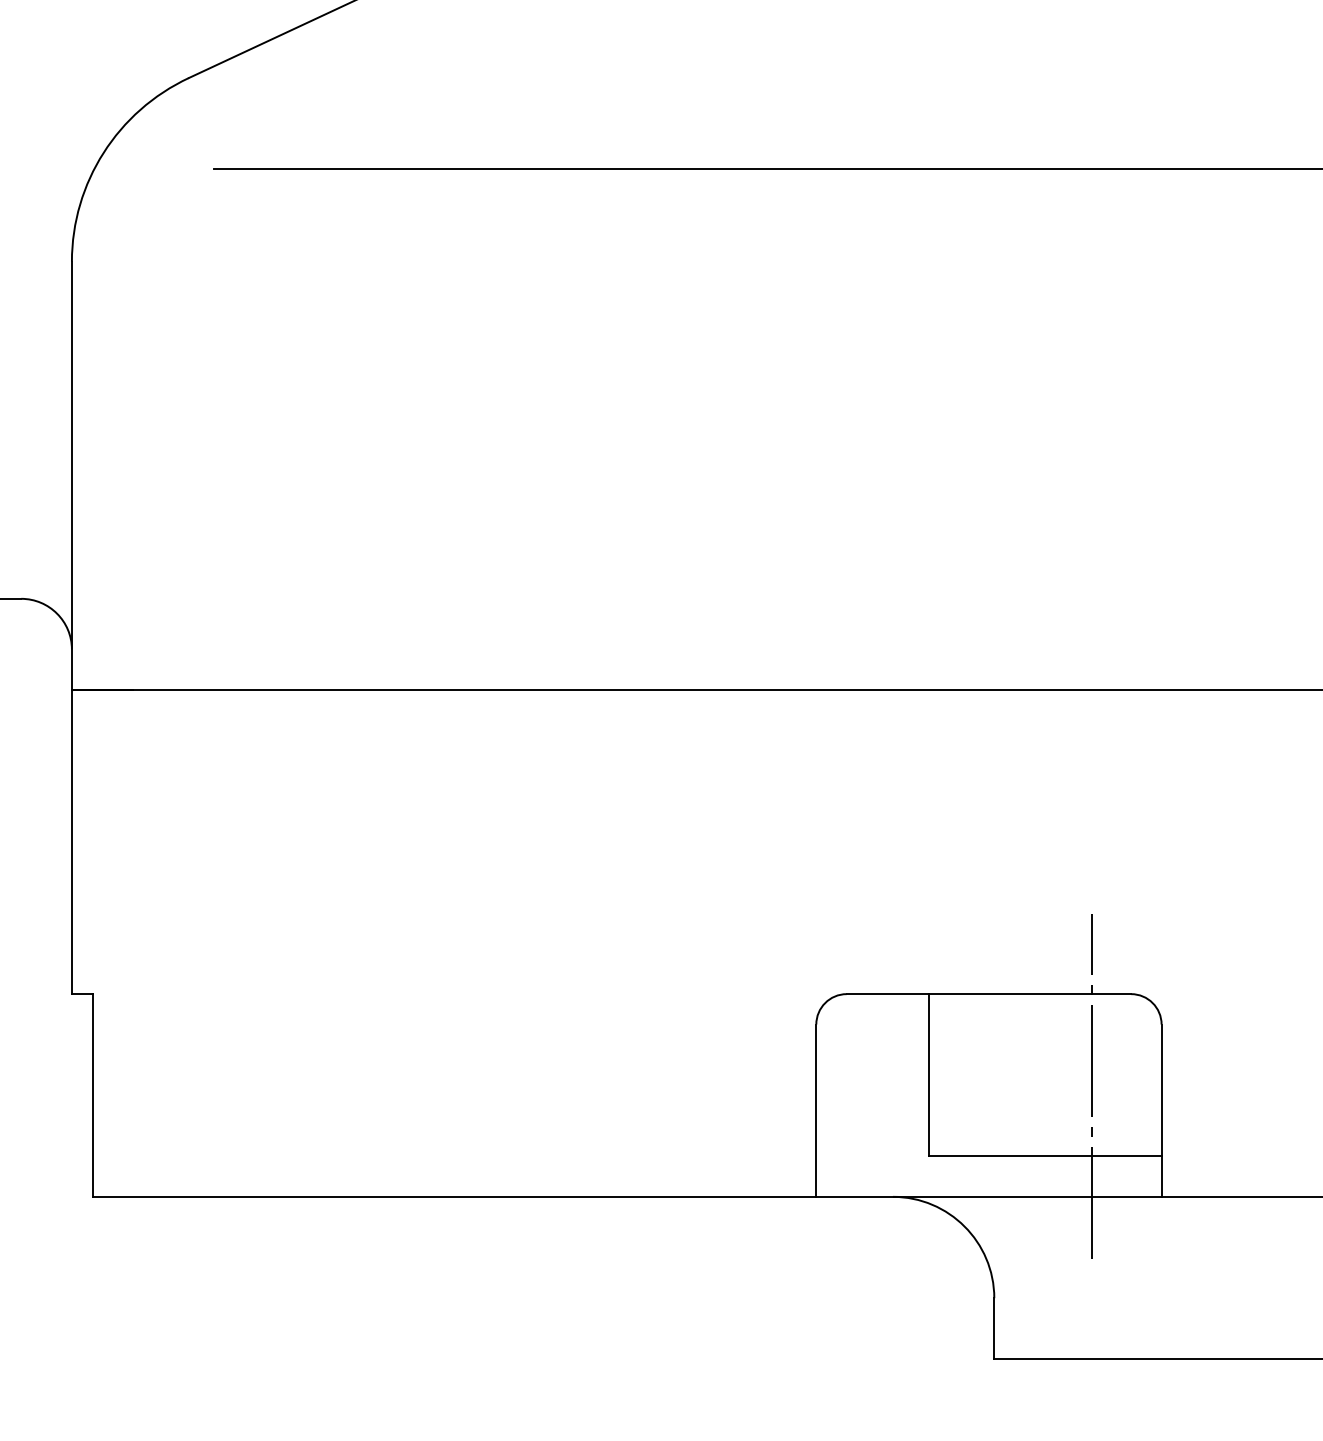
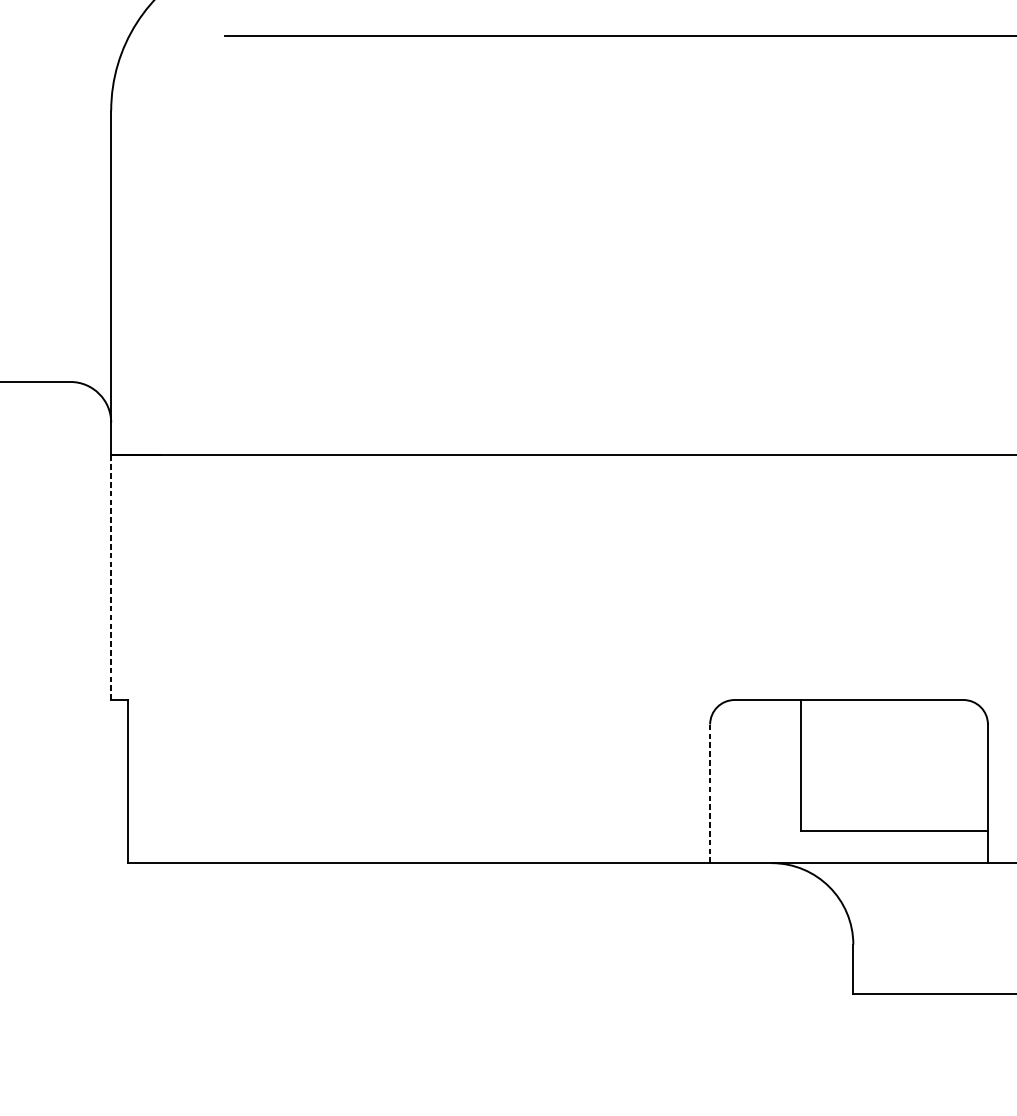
line: (71, 842) -> (110, 578), solid -> dashed
line: (1091, 1086) -> (931, 774), removed
line: (816, 1110) -> (710, 793), solid -> dashed

